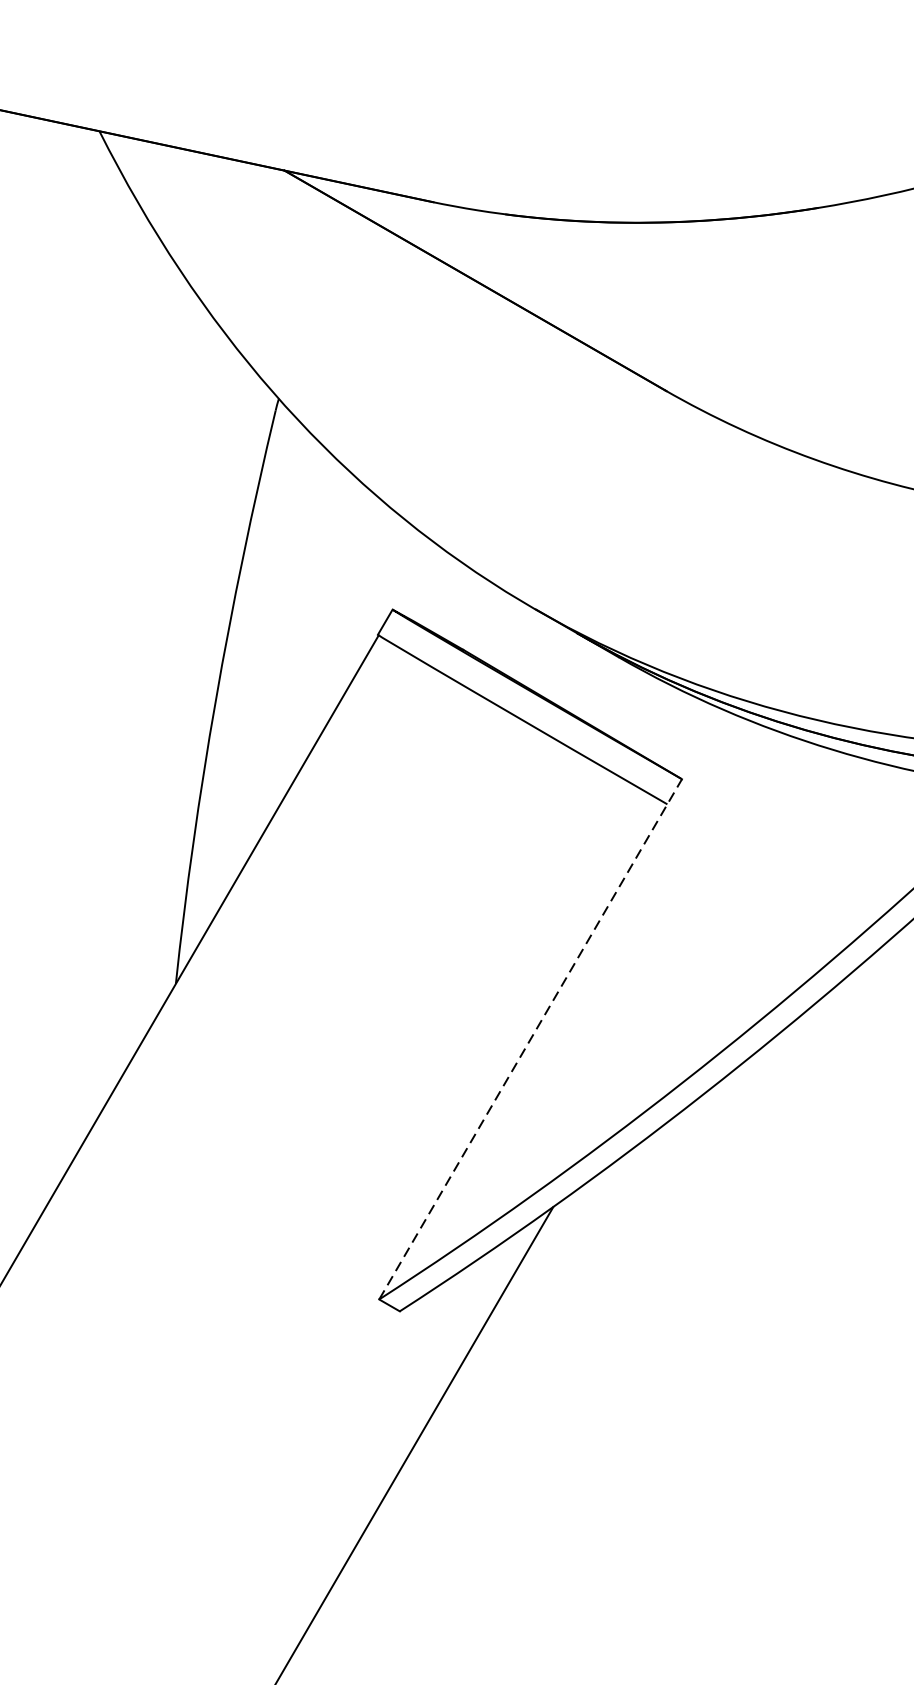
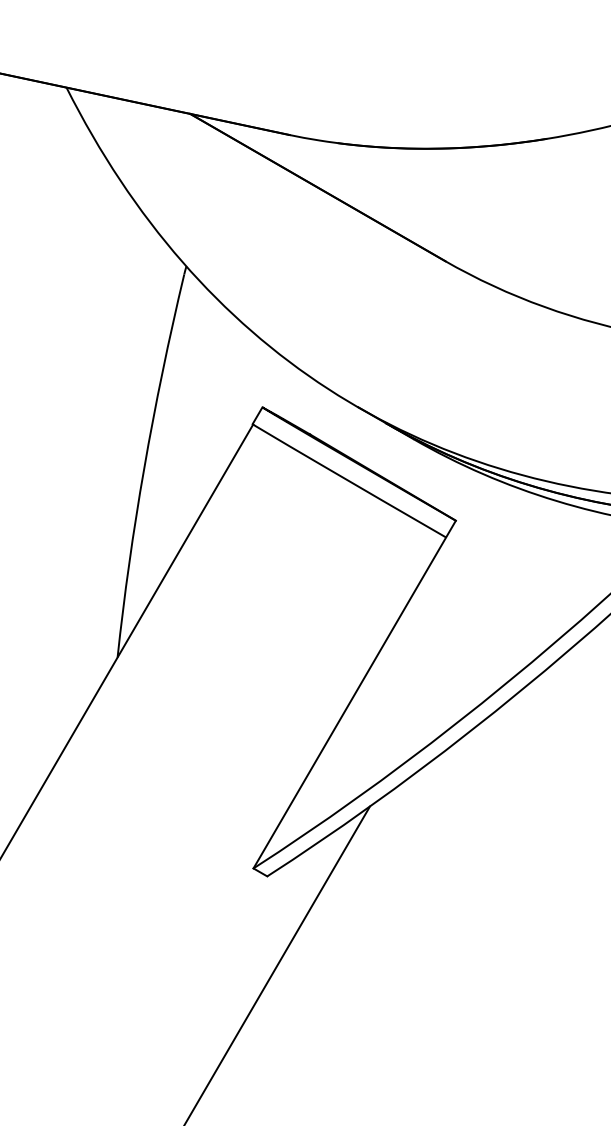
line: (530, 1039) -> (354, 694), dashed -> solid

